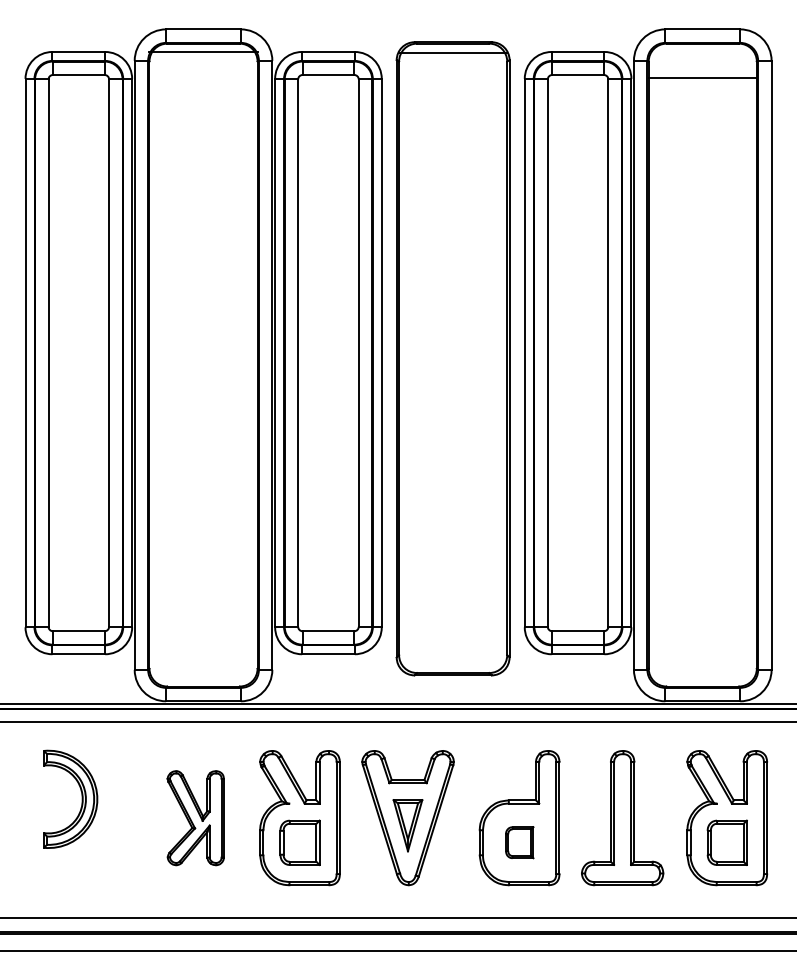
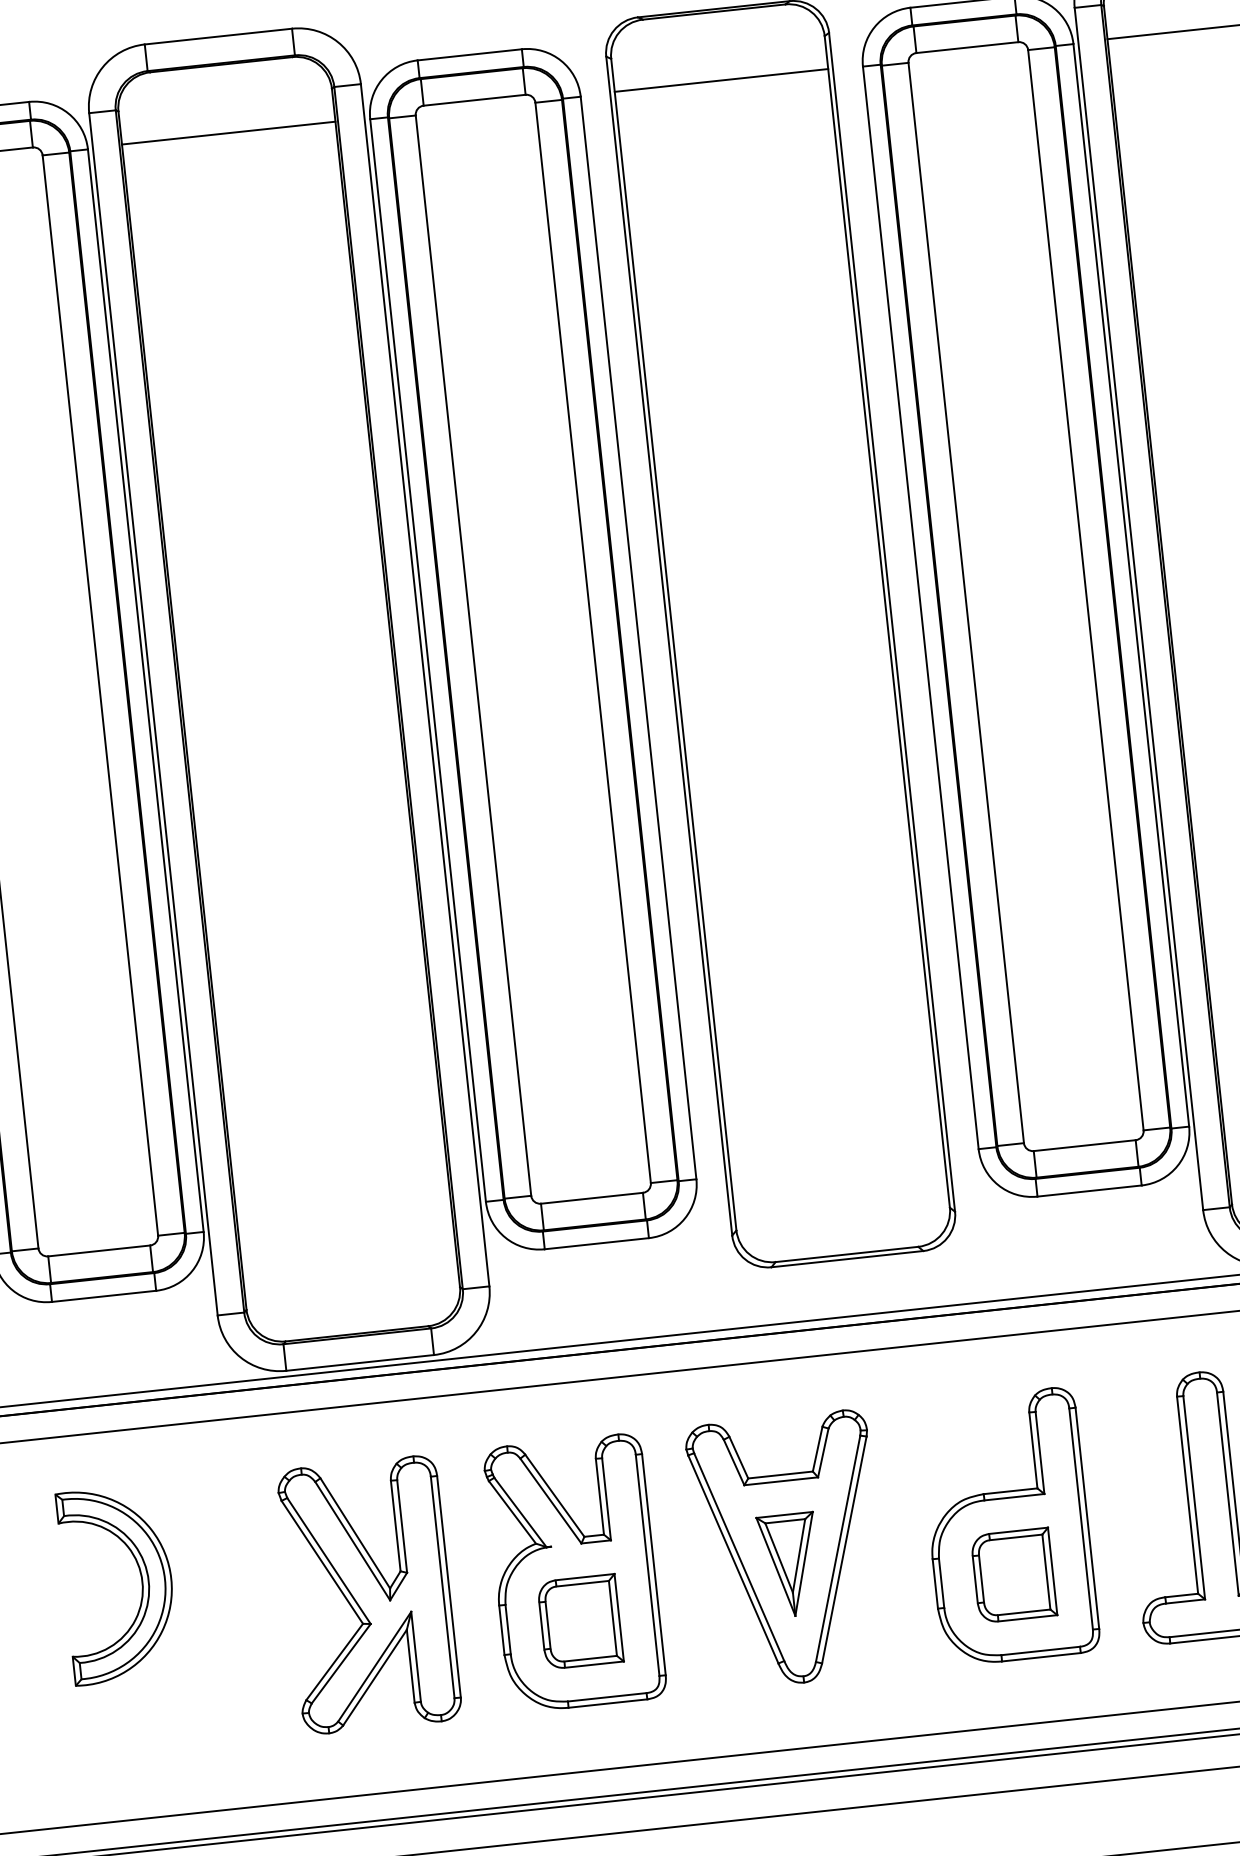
line: (203, 52) -> (228, 133), moved
line: (453, 53) -> (722, 80), moved
part: (195, 818) -> (369, 1595), size x1.43
part: (519, 842) -> (1013, 1574), size x1.43

